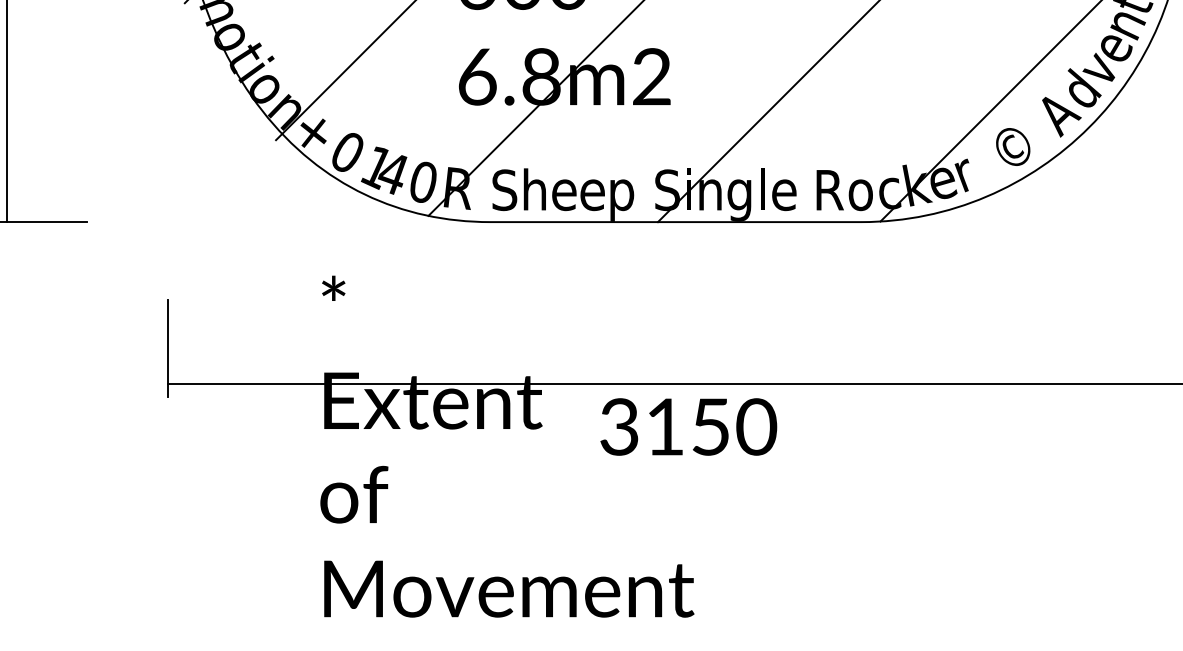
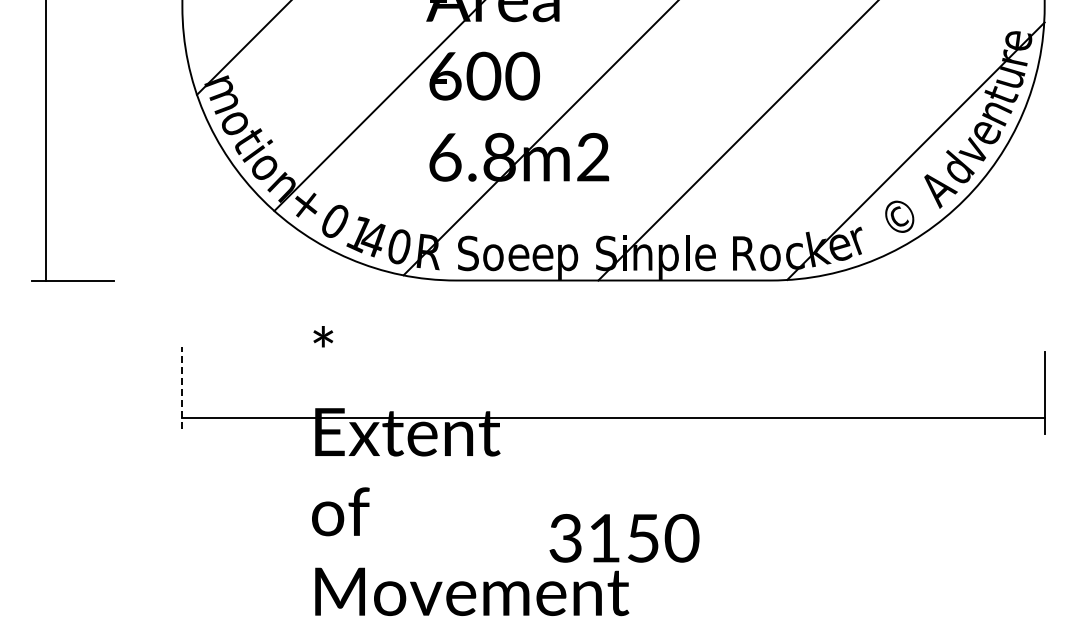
text: (534, 190) -> (493, 253), h -> o
text: (739, 199) -> (667, 261), g -> p
line: (167, 348) -> (182, 387), solid -> dashed
text: (688, 427) -> (624, 538), moved

